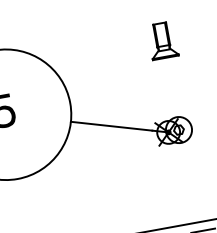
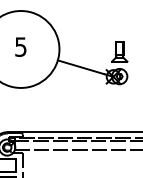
part: (162, 39) -> (119, 51), moved

